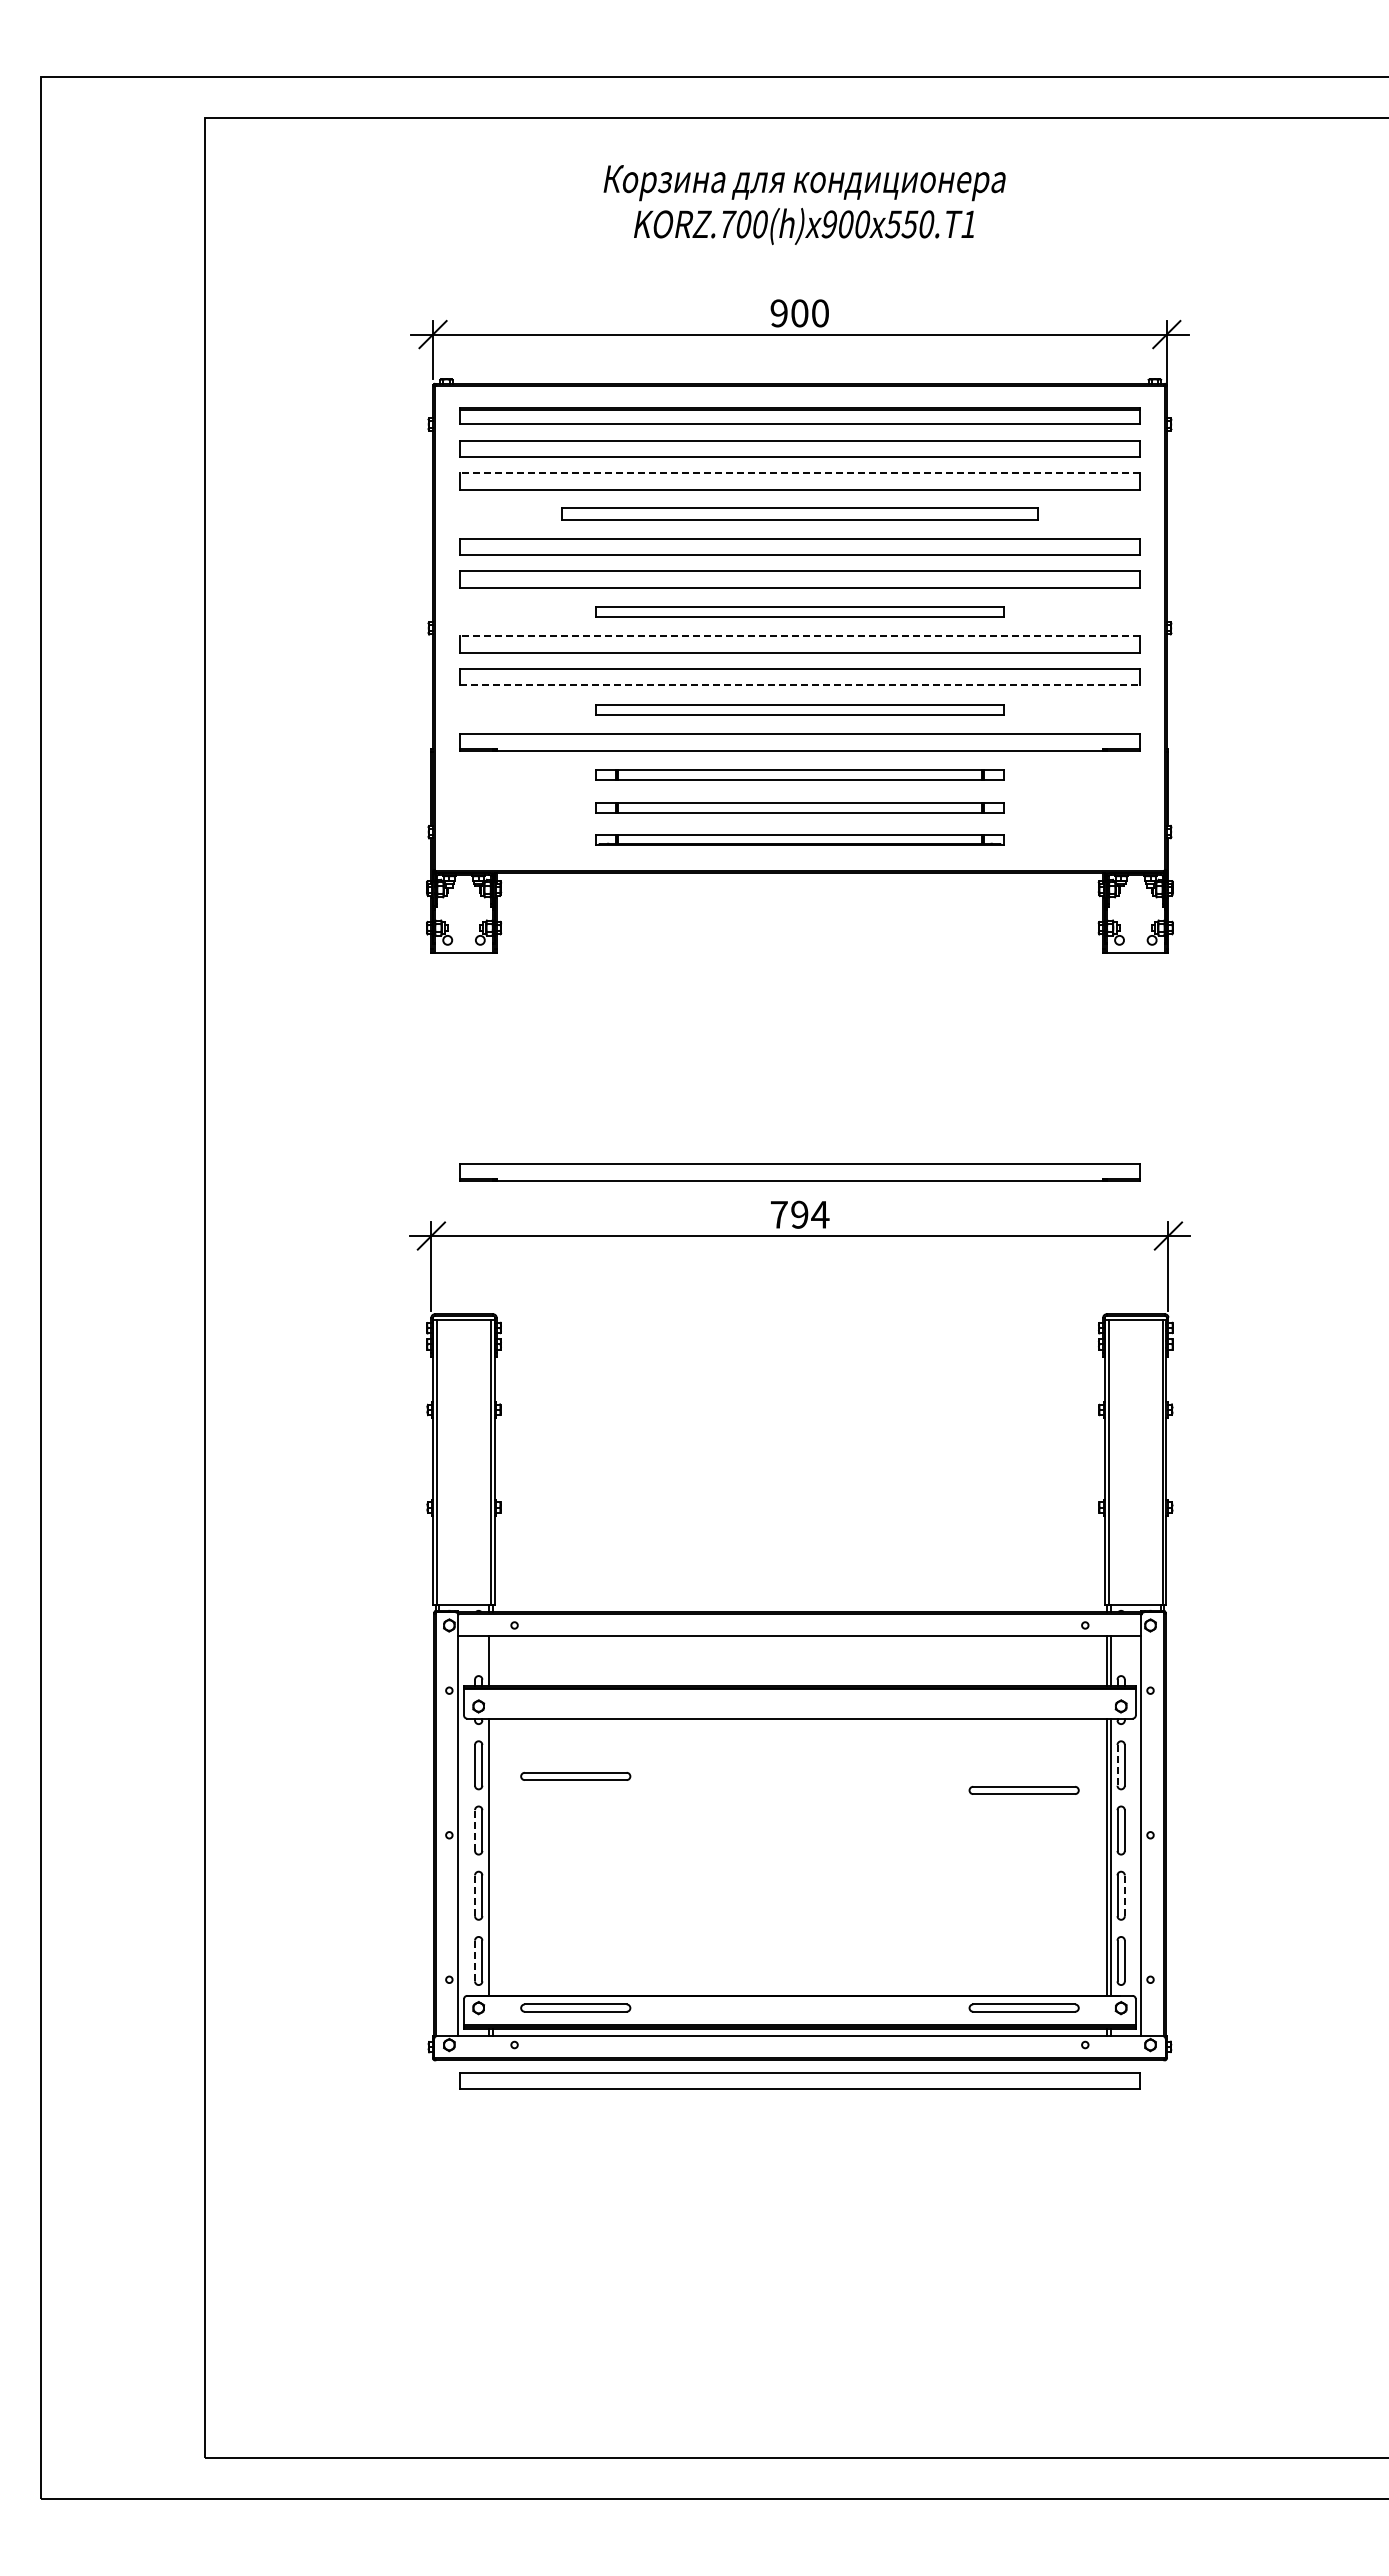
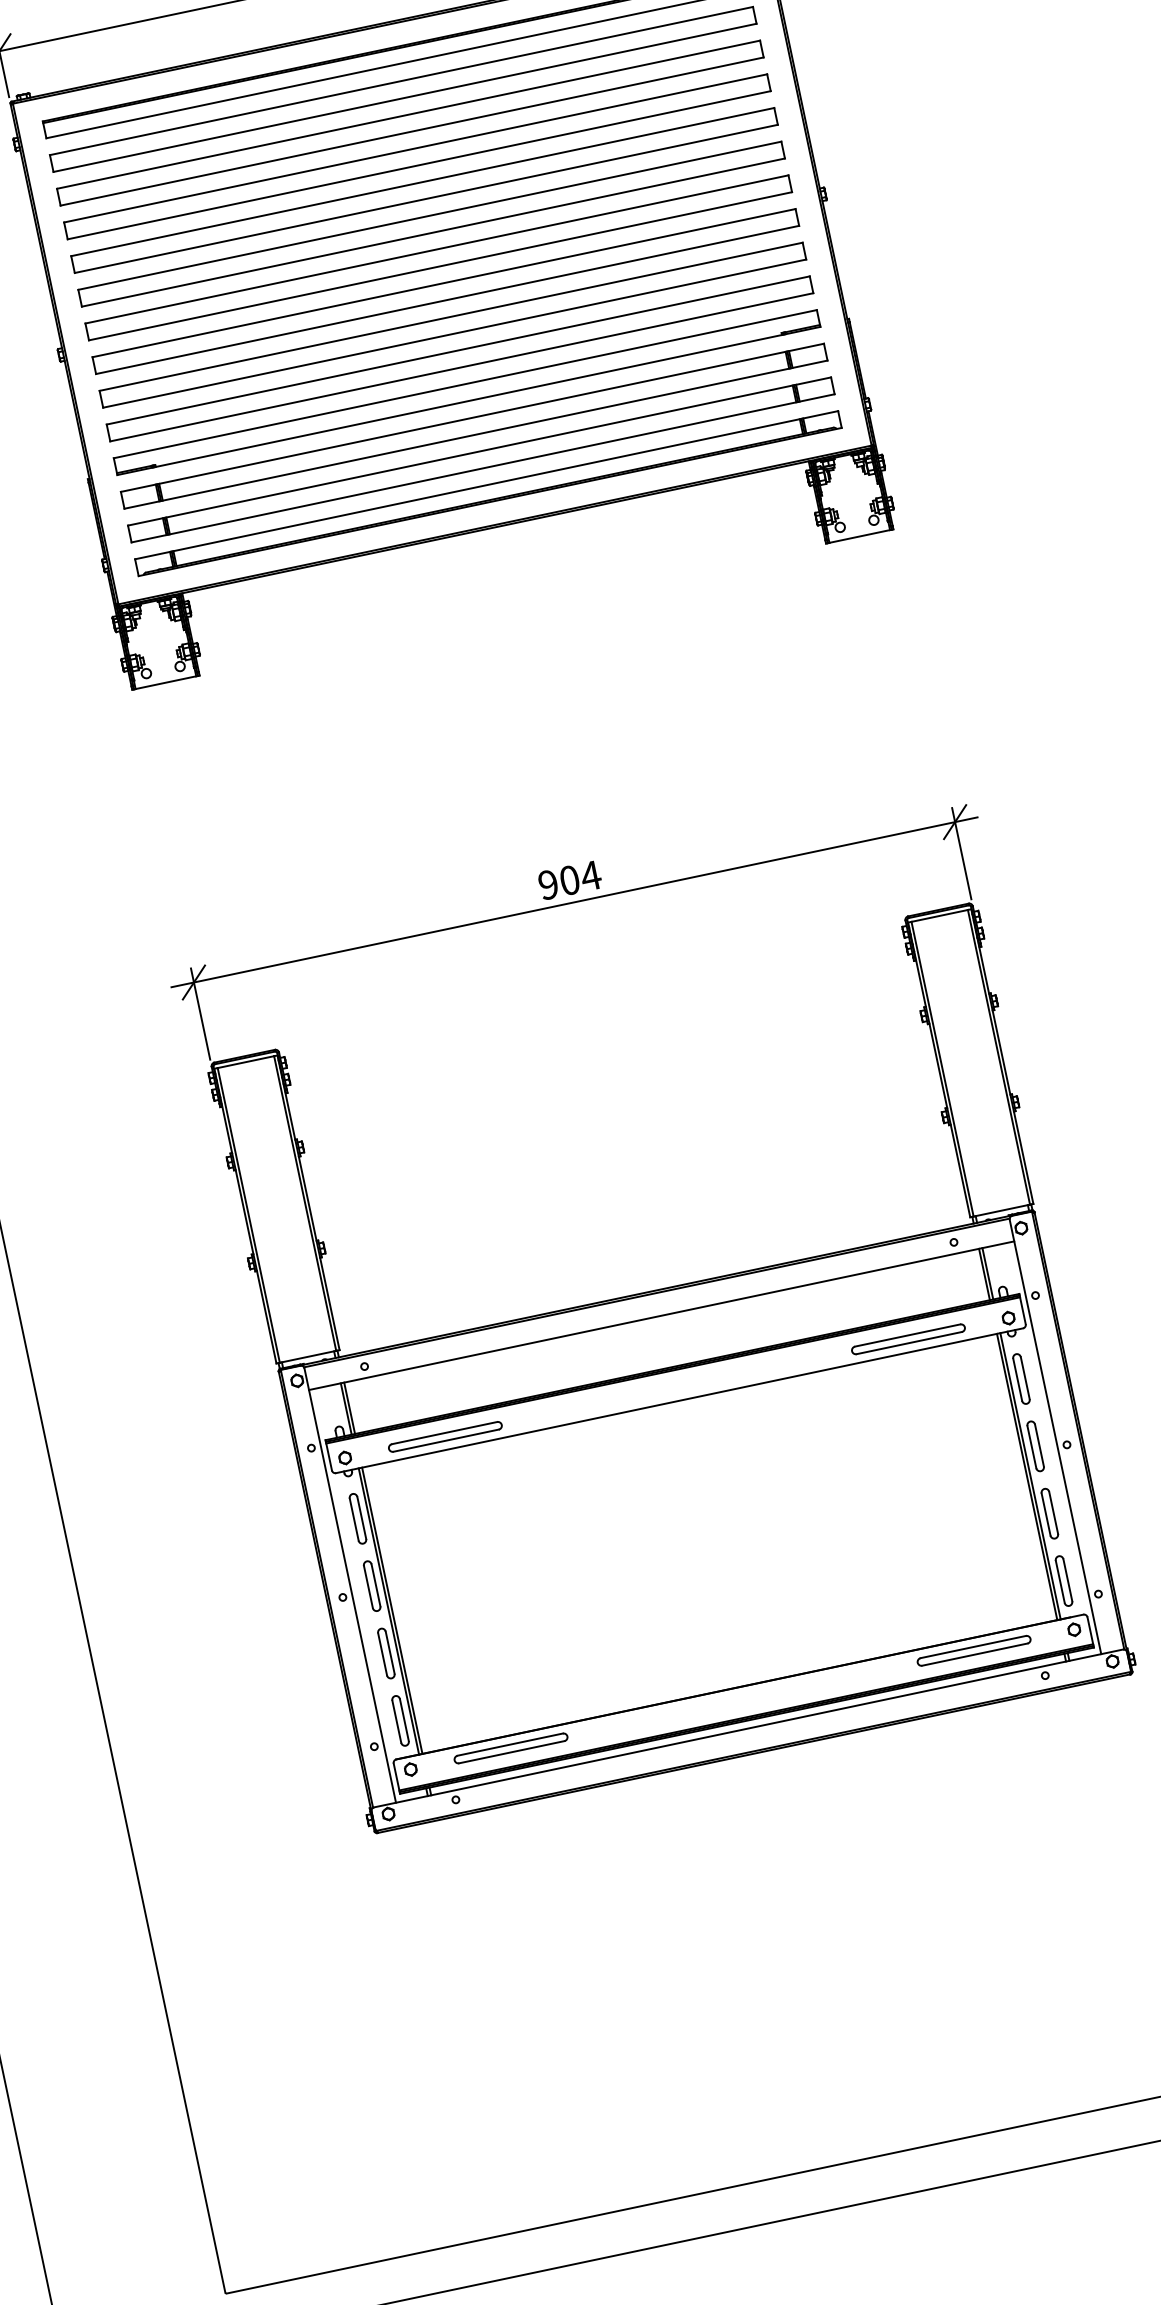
line: (799, 473) -> (408, 114), dashed -> solid
part: (799, 513) -> (416, 156), size x1.43
part: (799, 611) -> (438, 257), size x1.67
line: (799, 636) -> (443, 283), dashed -> solid
line: (800, 685) -> (455, 333), dashed -> solid
part: (799, 709) -> (459, 358), size x1.67
part: (799, 774) -> (473, 425), size x1.67
part: (799, 807) -> (480, 459), size x1.67
part: (799, 839) -> (487, 492), size x1.67
part: (799, 1172) -> (560, 836), removed
text: (789, 1214) -> (559, 882), 794 -> 904
line: (492, 1661) -> (349, 1408), added
line: (1117, 1765) -> (1017, 1379), dashed -> solid
part: (575, 1776) -> (445, 1437), moved
part: (1023, 1790) -> (907, 1339), moved
line: (475, 1830) -> (368, 1586), dashed -> solid
line: (492, 1856) -> (392, 1609), added
line: (475, 1895) -> (382, 1653), dashed -> solid
line: (1124, 1895) -> (1053, 1512), dashed -> solid
line: (475, 1960) -> (397, 1721), dashed -> solid
part: (799, 2080) -> (757, 1774), removed

